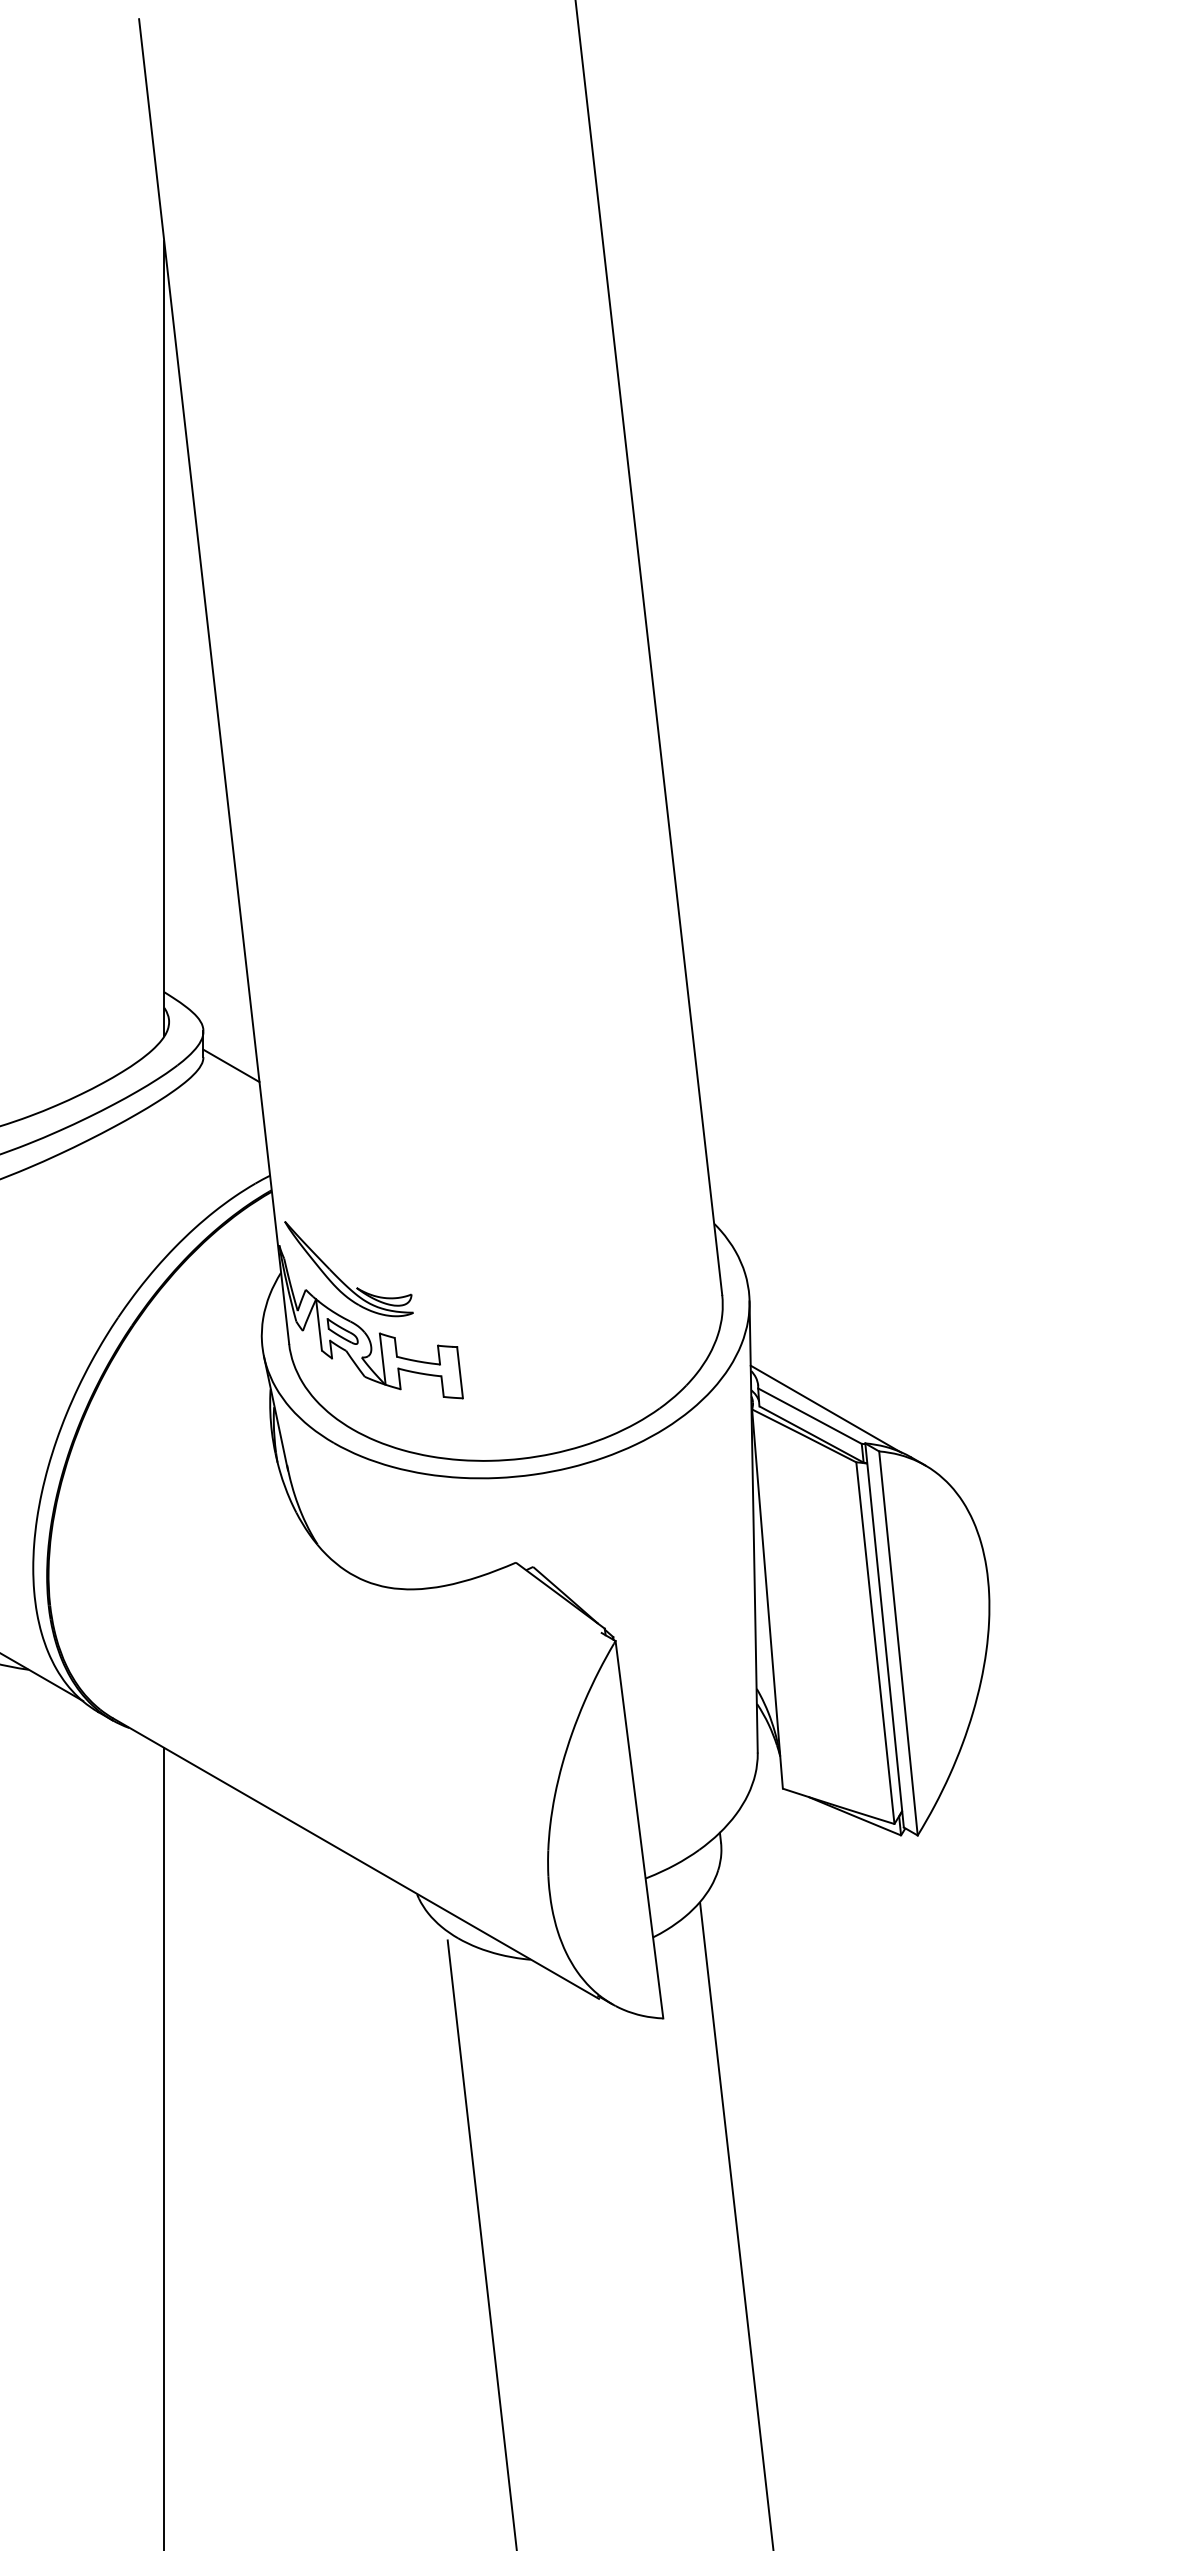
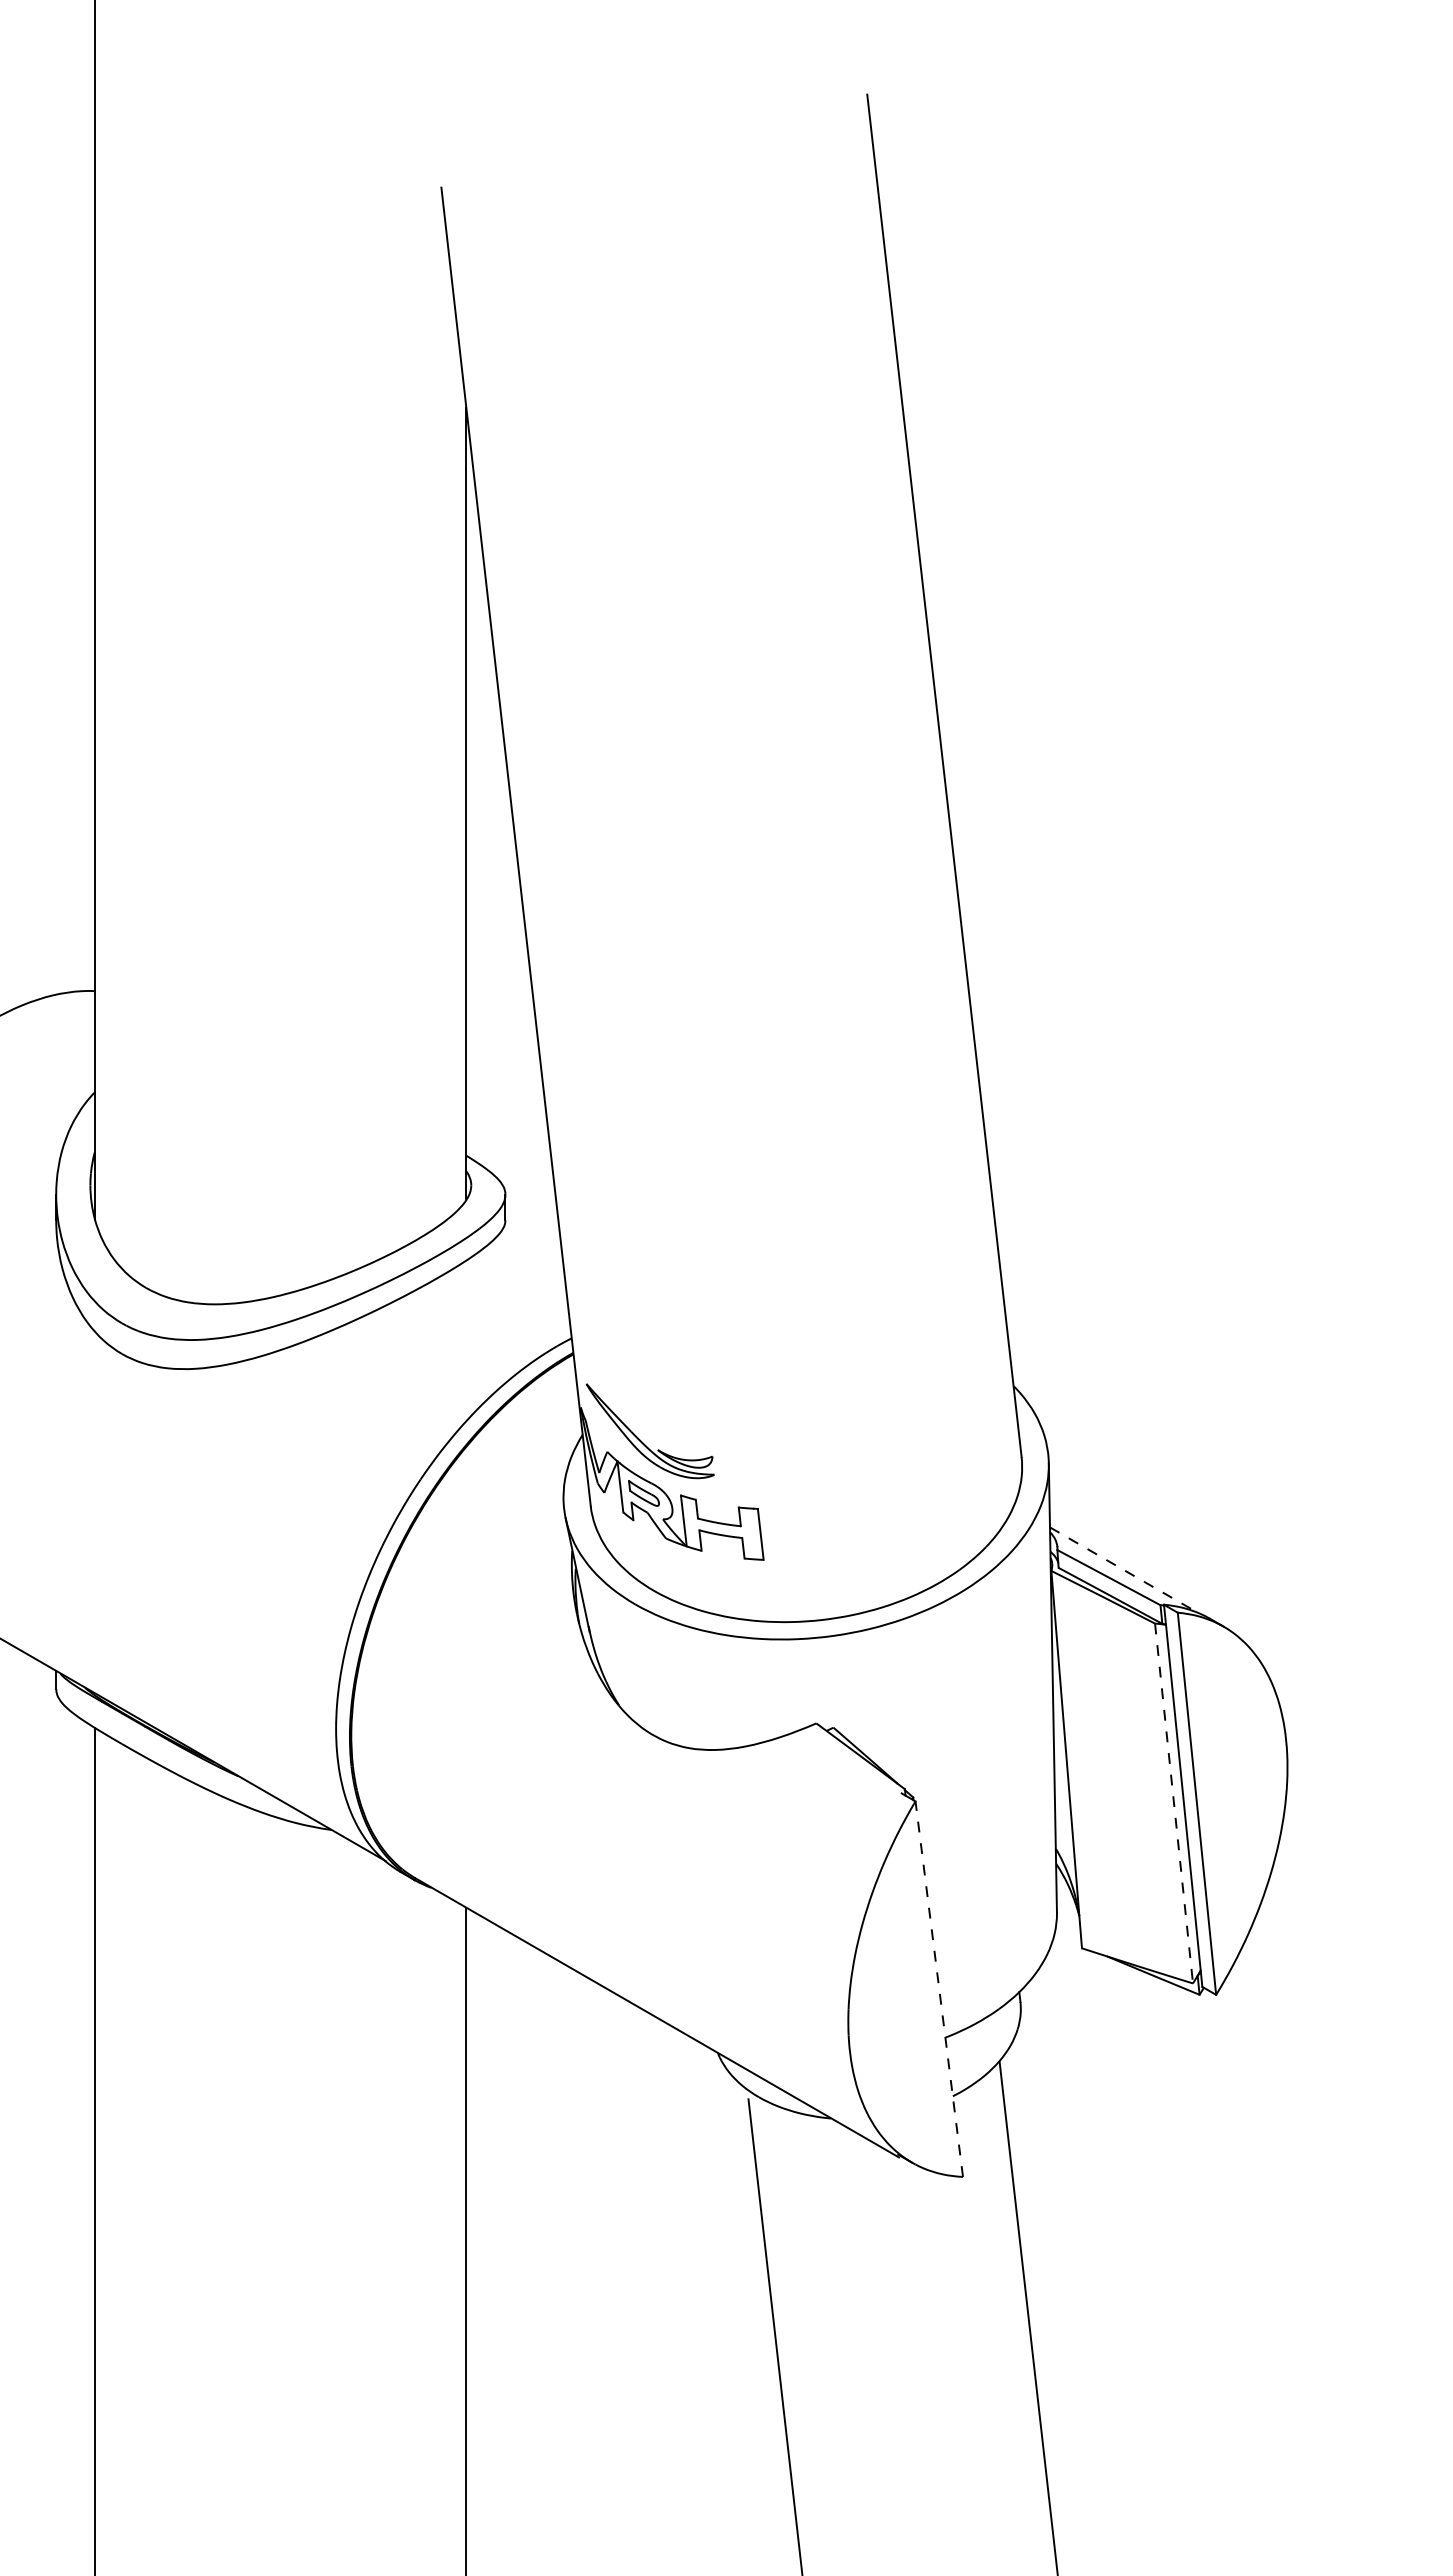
line: (231, 1066) -> (533, 1229), removed
line: (825, 1408) -> (1124, 1570), solid -> dashed
line: (875, 1643) -> (1174, 1803), solid -> dashed
line: (639, 1829) -> (939, 1988), solid -> dashed

